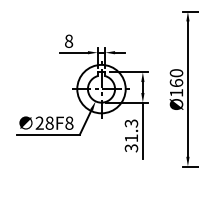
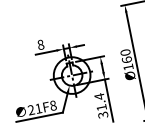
text: (49, 122) -> (38, 108), 28F8 -> 21F8
text: (131, 123) -> (99, 96), 31.3 -> 31.4

